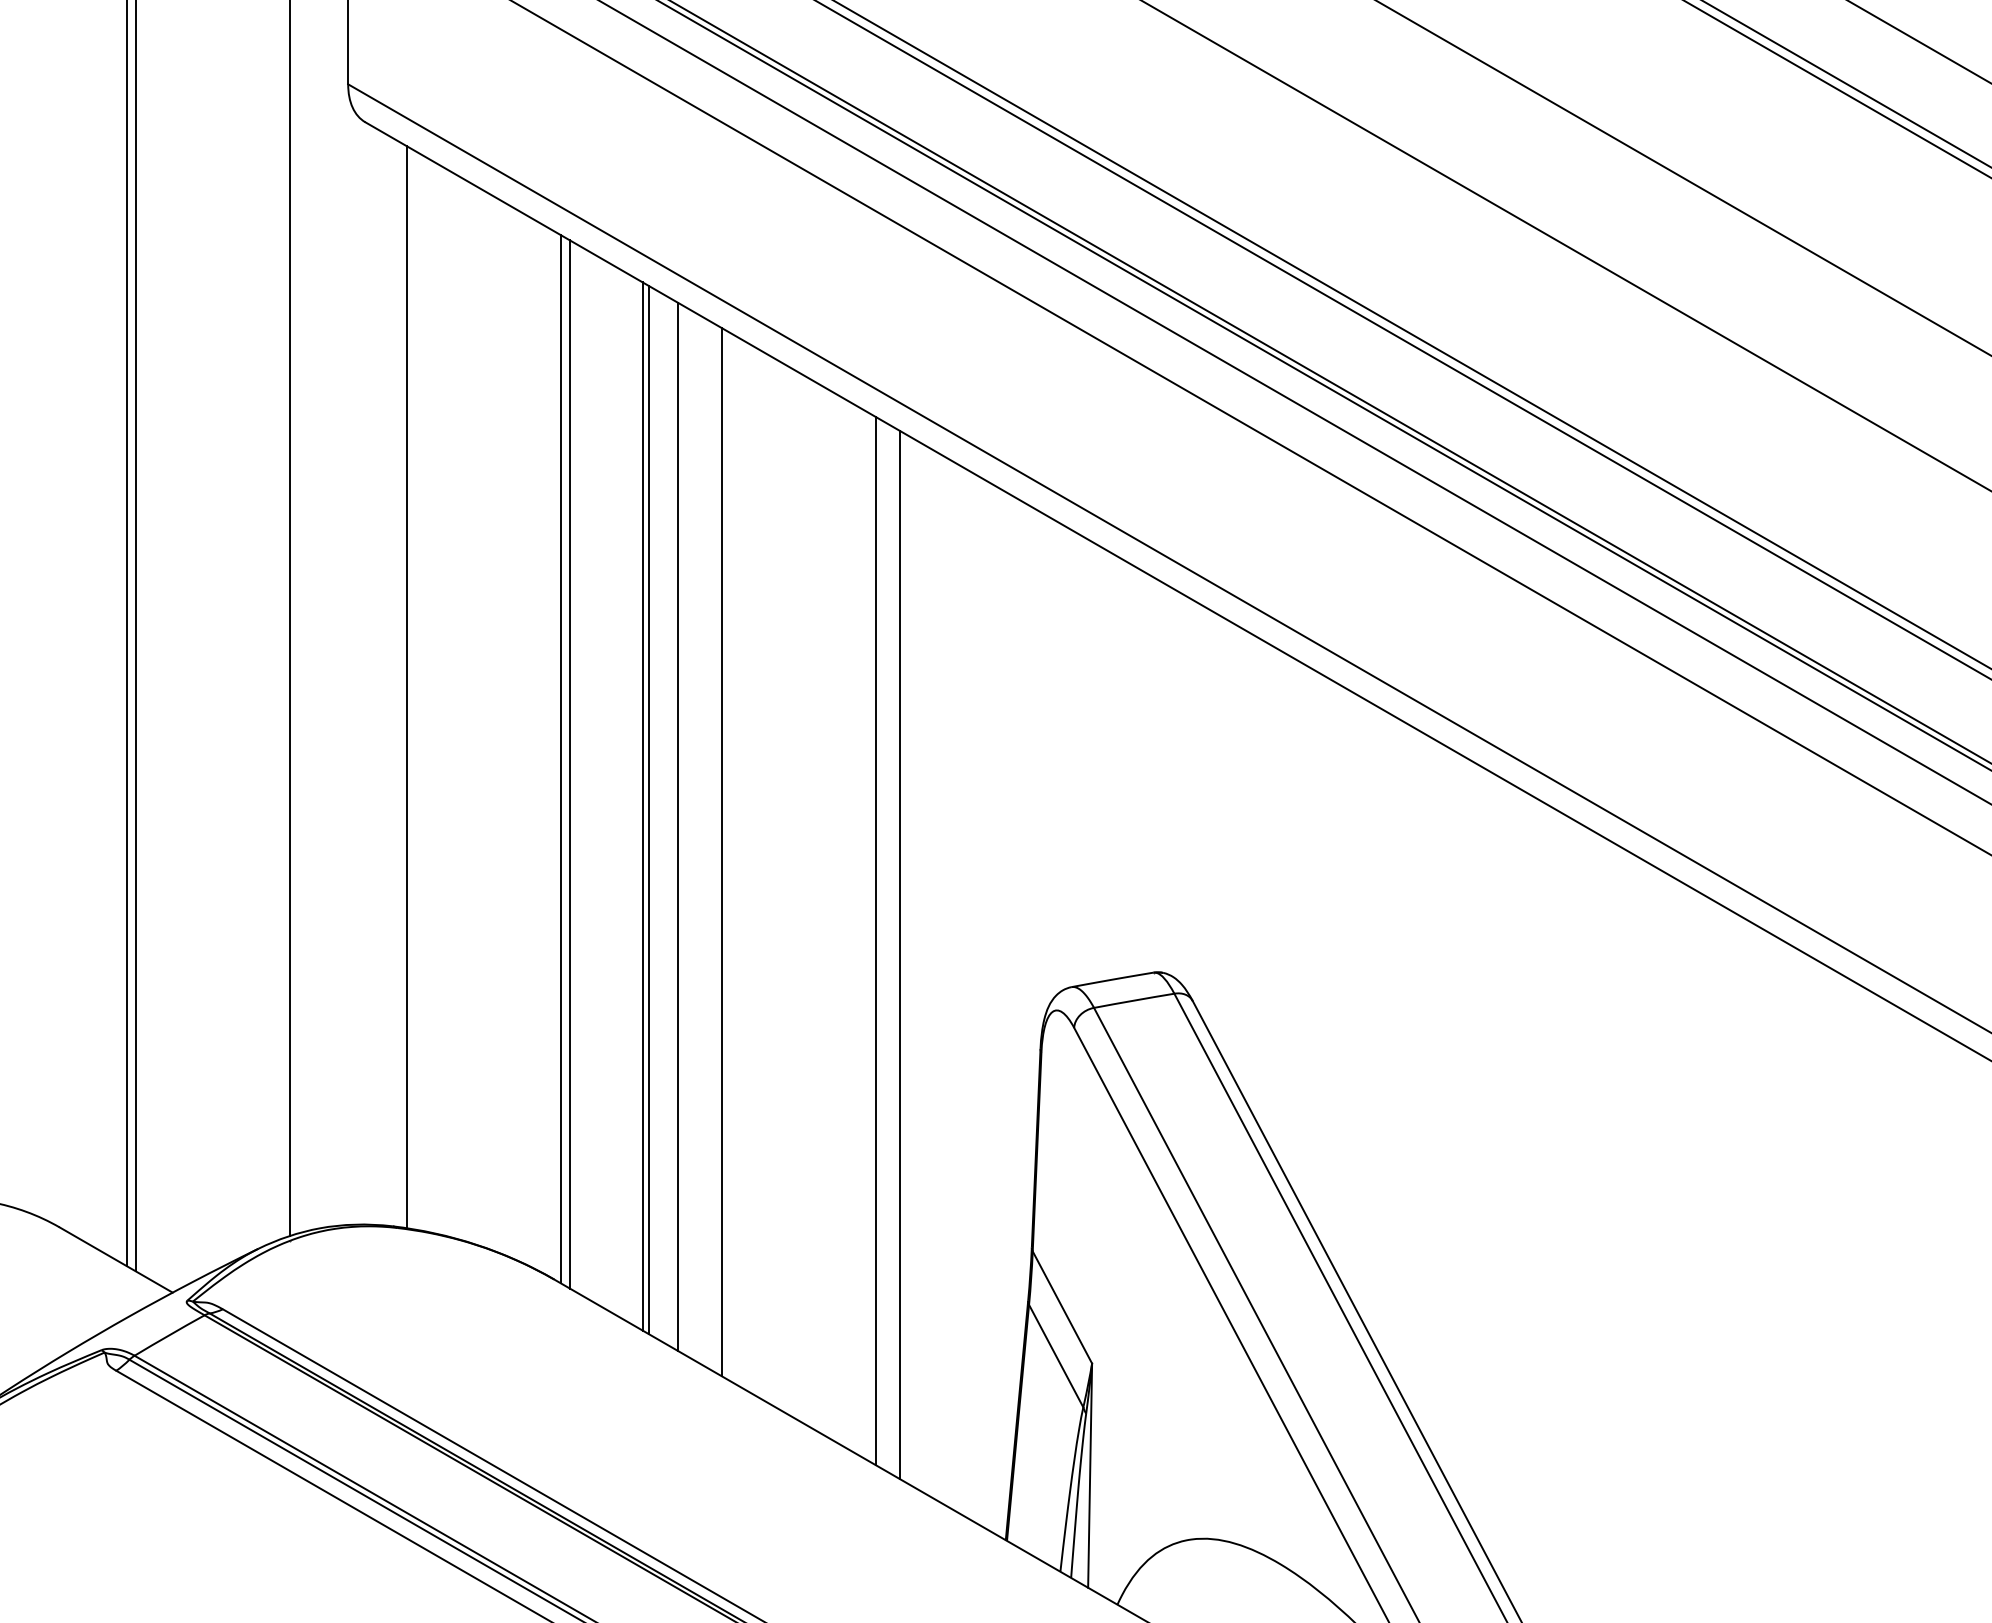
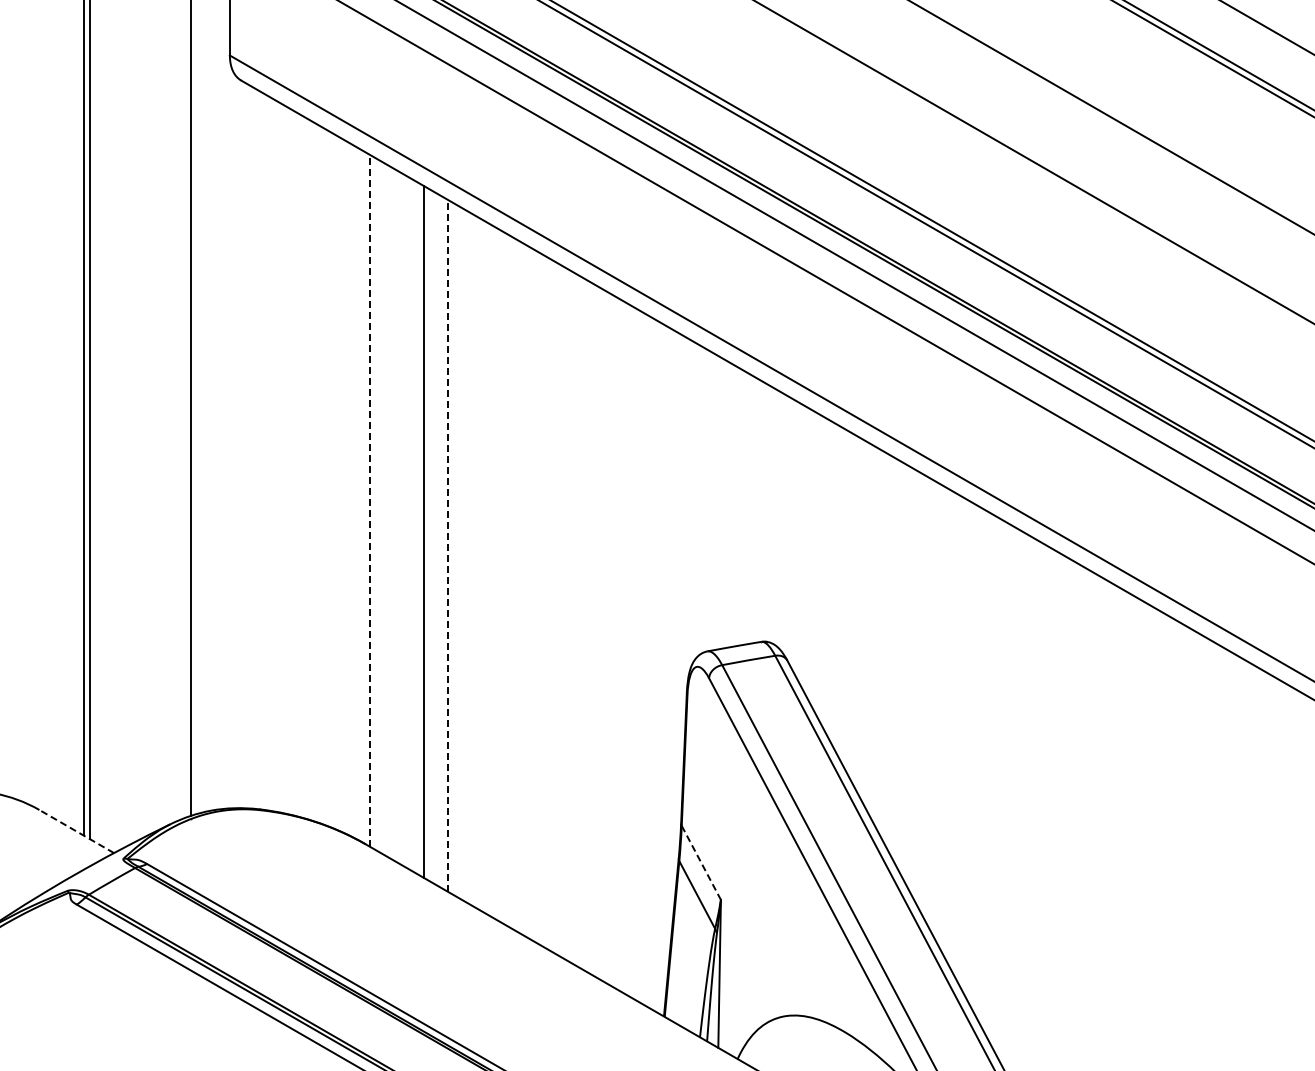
line: (406, 687) -> (268, 453), removed
line: (561, 758) -> (370, 500), solid -> dashed
line: (570, 764) -> (376, 504), removed
line: (649, 809) -> (428, 534), removed
line: (677, 826) -> (447, 545), solid -> dashed
line: (721, 852) -> (476, 562), removed
line: (876, 941) -> (578, 621), removed
line: (900, 955) -> (594, 630), removed
line: (115, 1259) -> (76, 831), solid -> dashed
line: (1062, 1306) -> (701, 862), solid -> dashed

